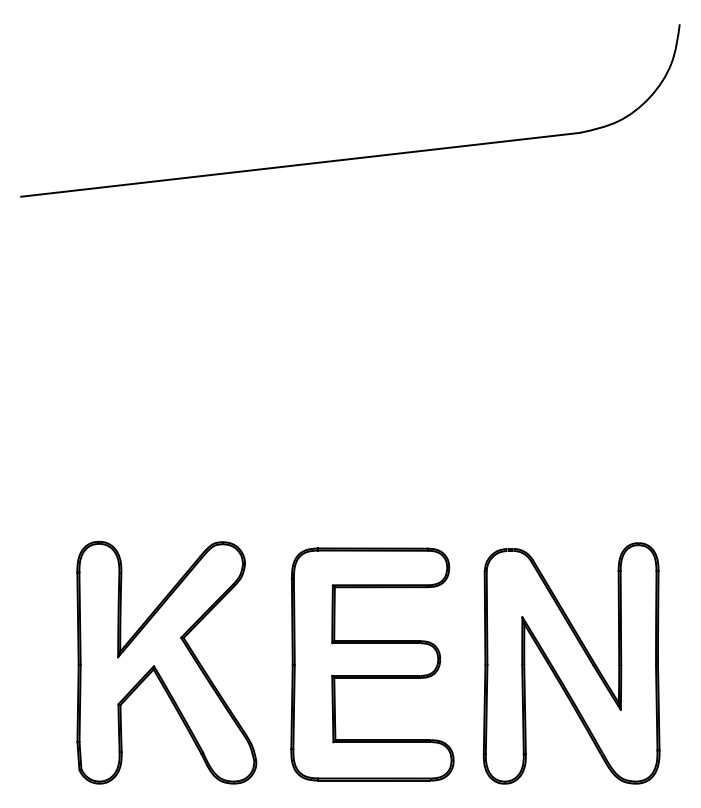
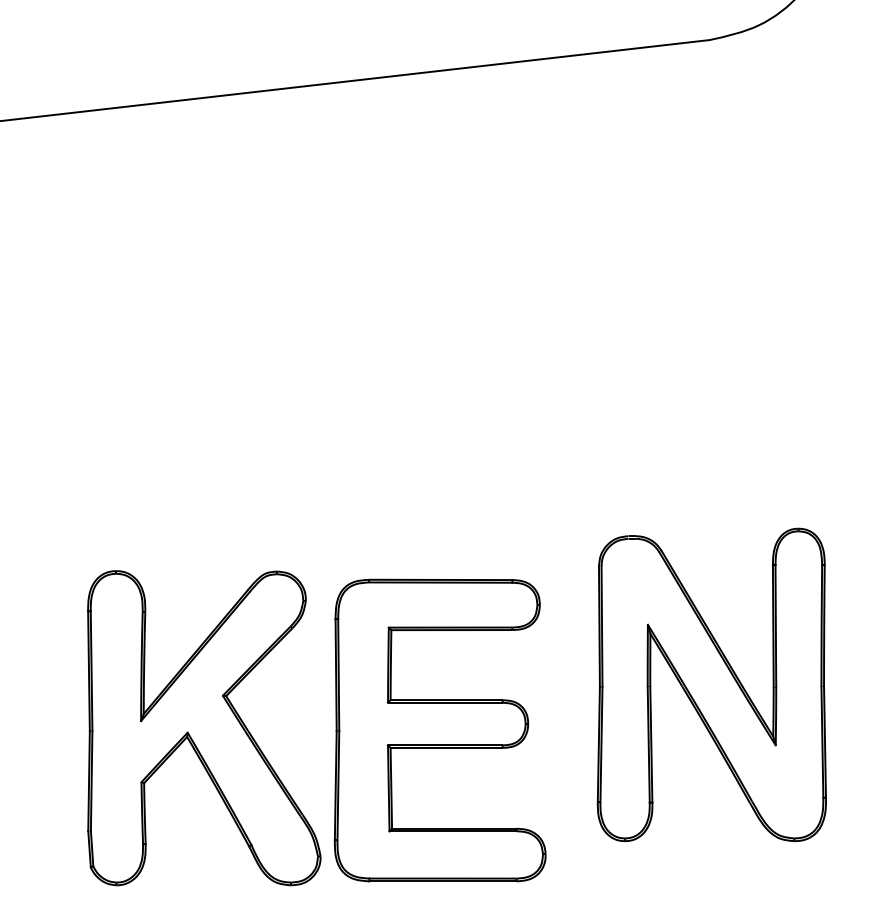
part: (166, 662) -> (203, 727), moved
part: (571, 663) -> (711, 685), moved

